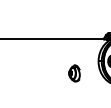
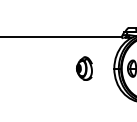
part: (74, 73) -> (84, 68), moved

